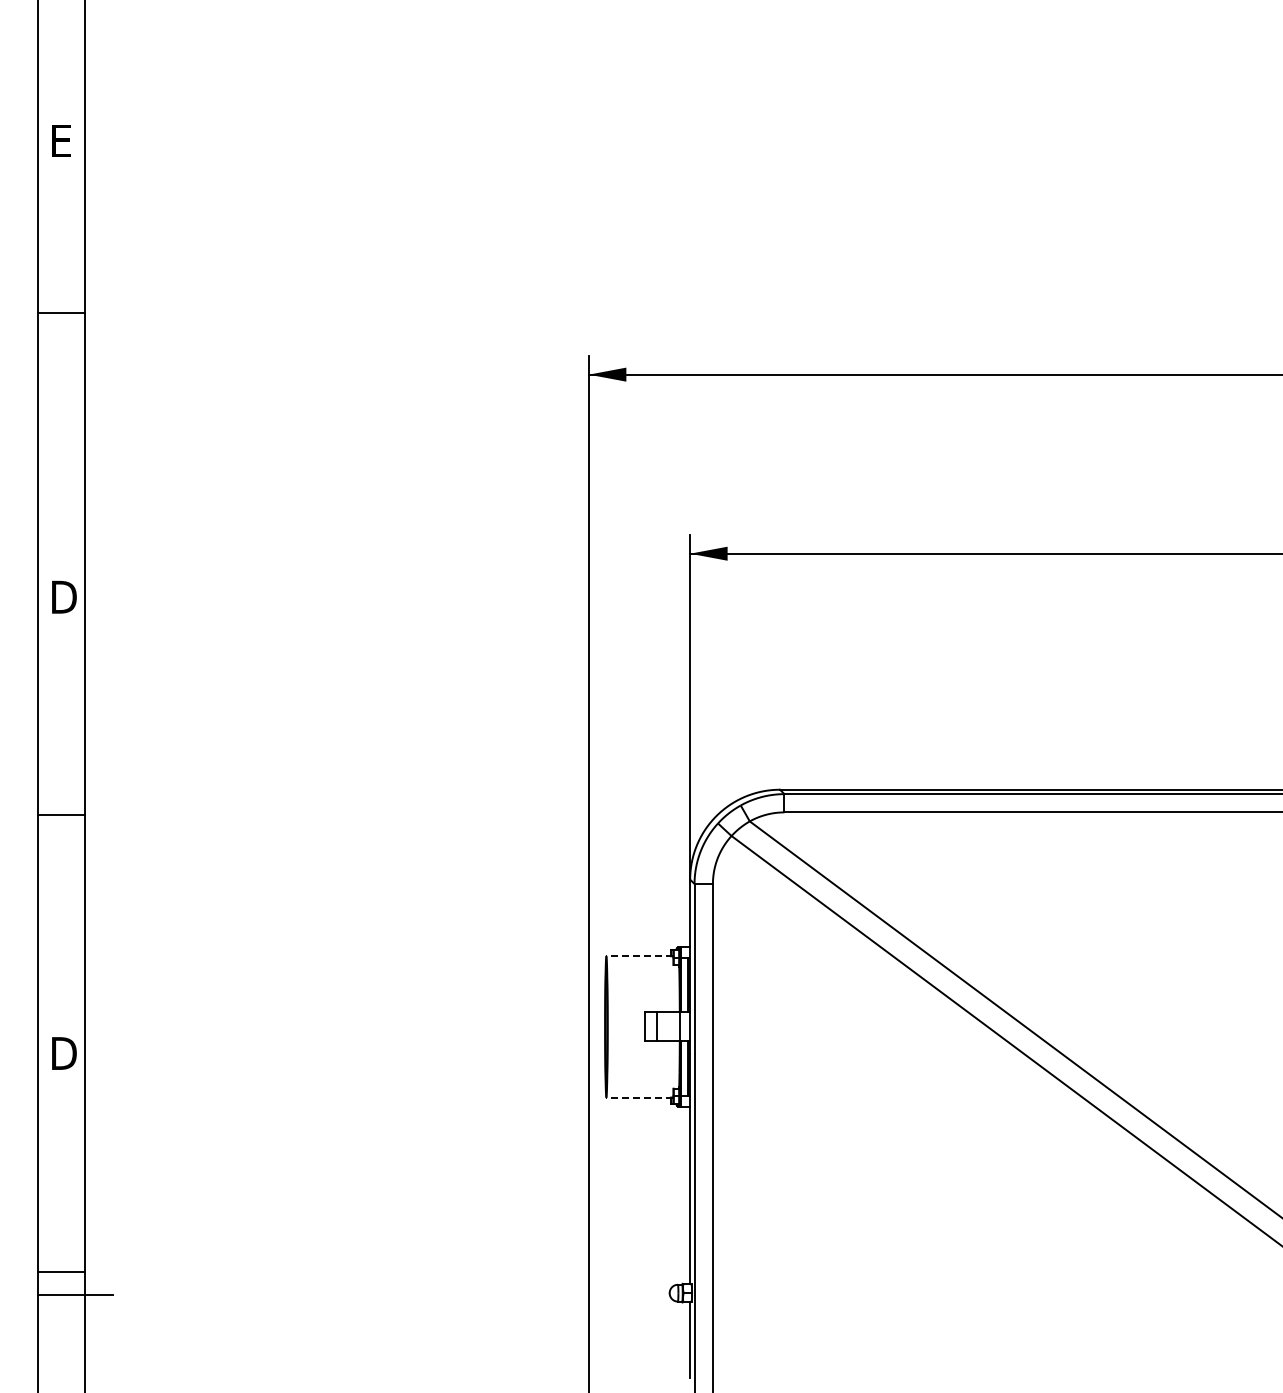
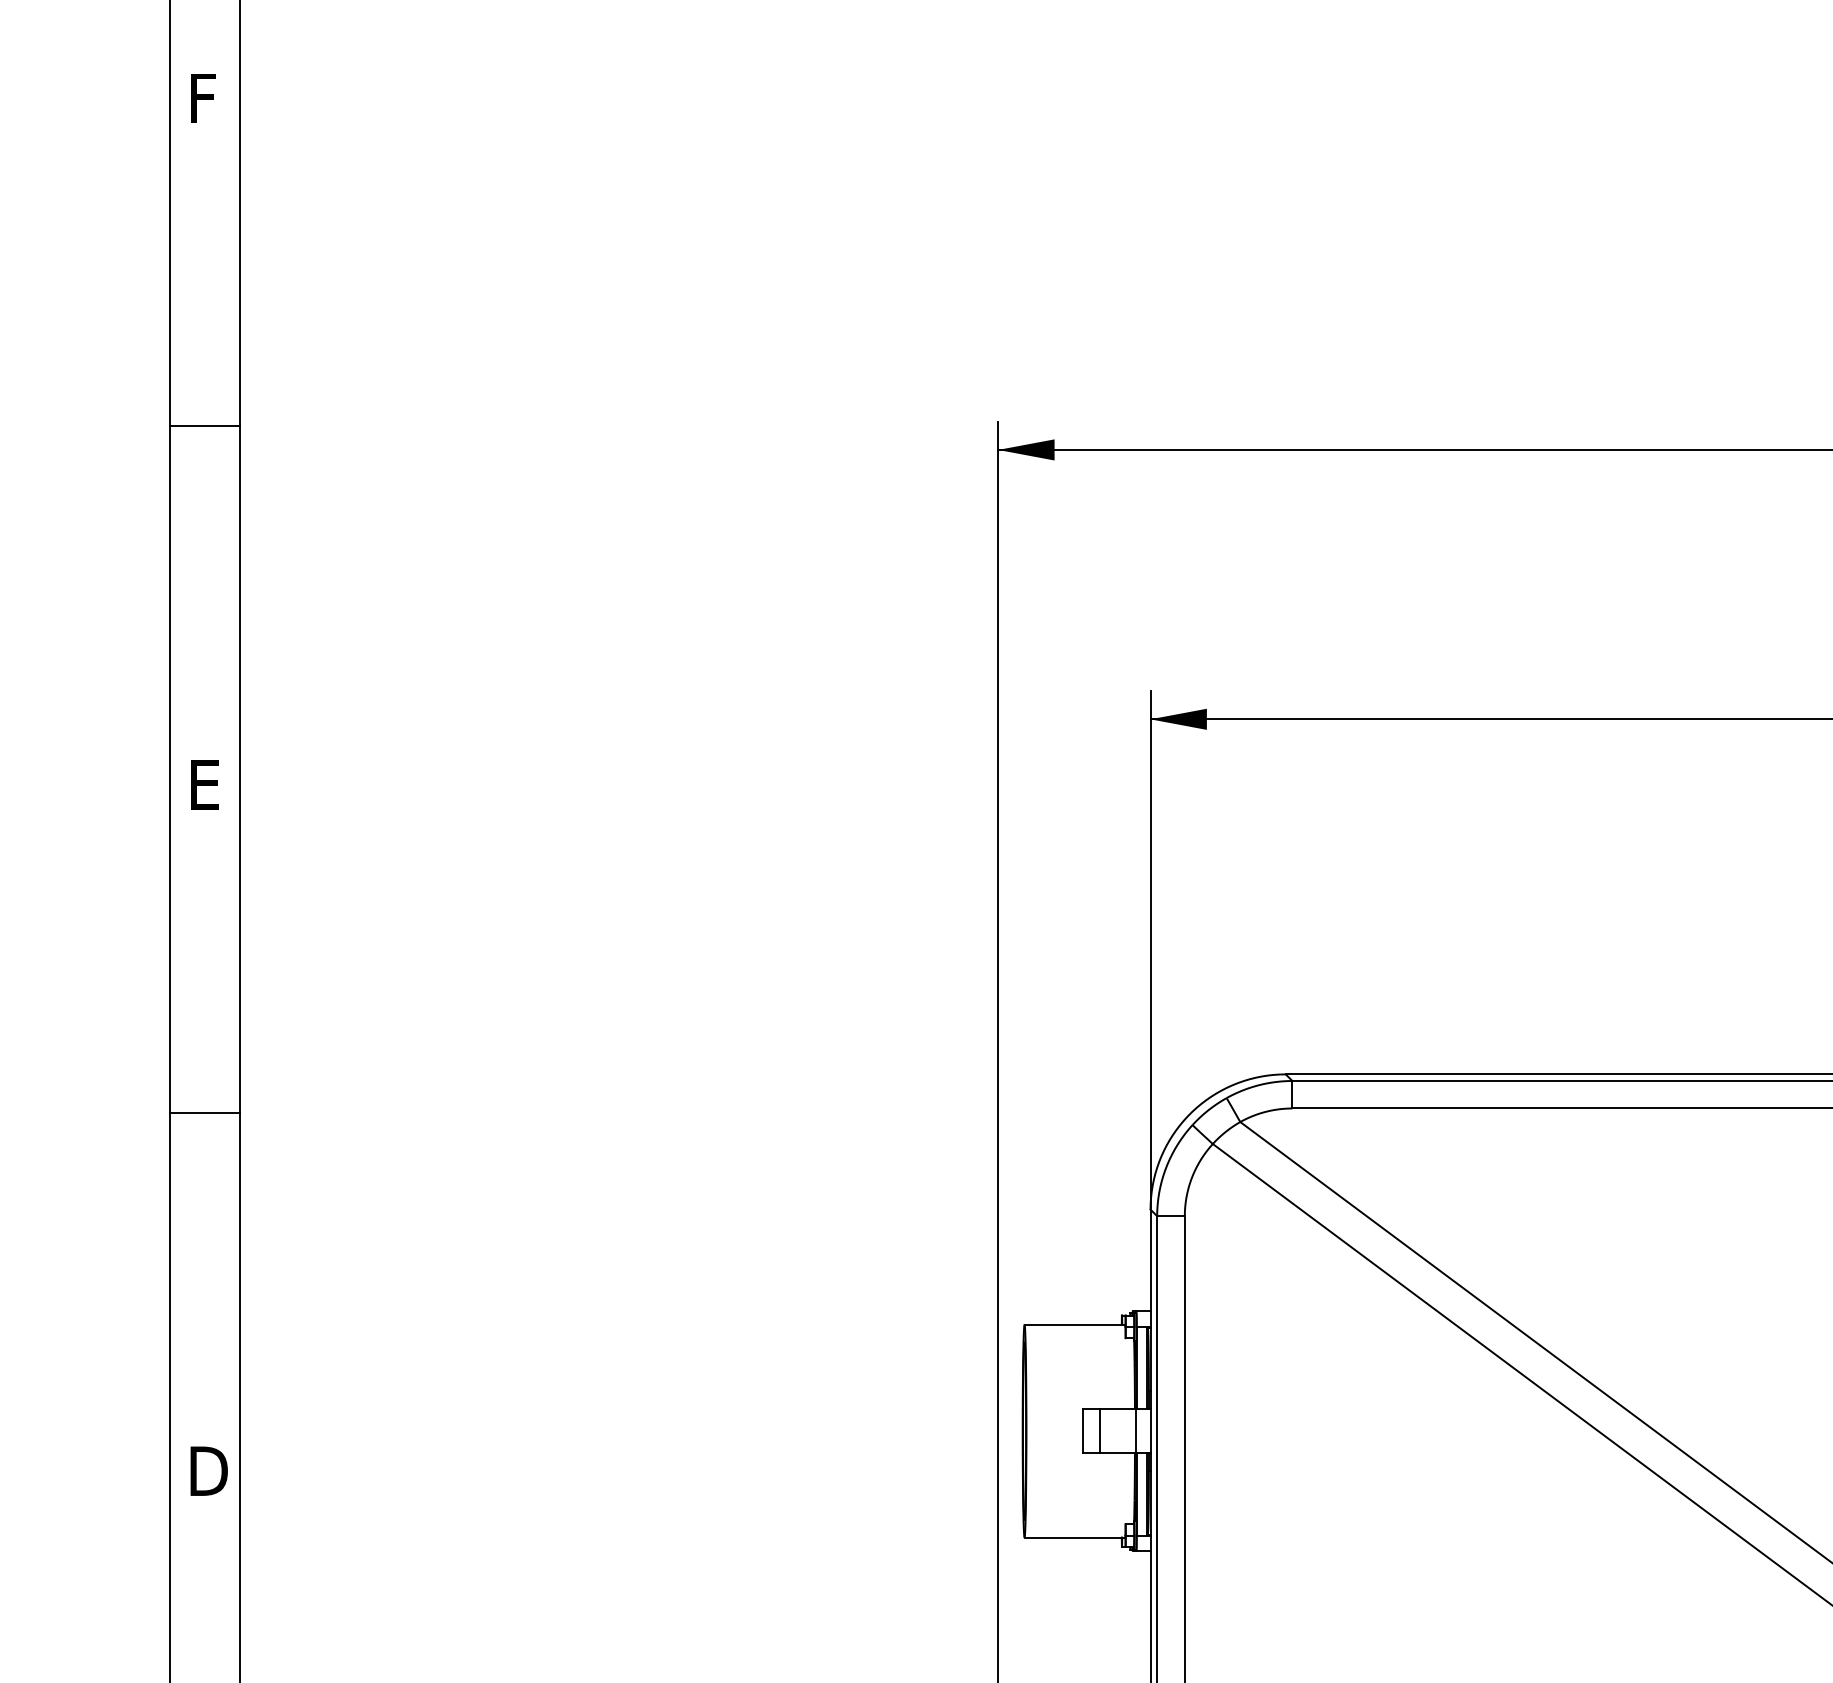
text: (63, 140) -> (207, 97), E -> F
line: (61, 313) -> (204, 427), moved
text: (64, 596) -> (209, 783), D -> E
line: (639, 956) -> (1074, 1325), dashed -> solid
line: (639, 1097) -> (1074, 1537), dashed -> solid

